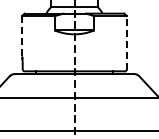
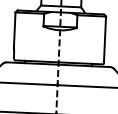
line: (22, 36) -> (14, 30), dashed -> solid
line: (126, 42) -> (104, 39), dashed -> solid

